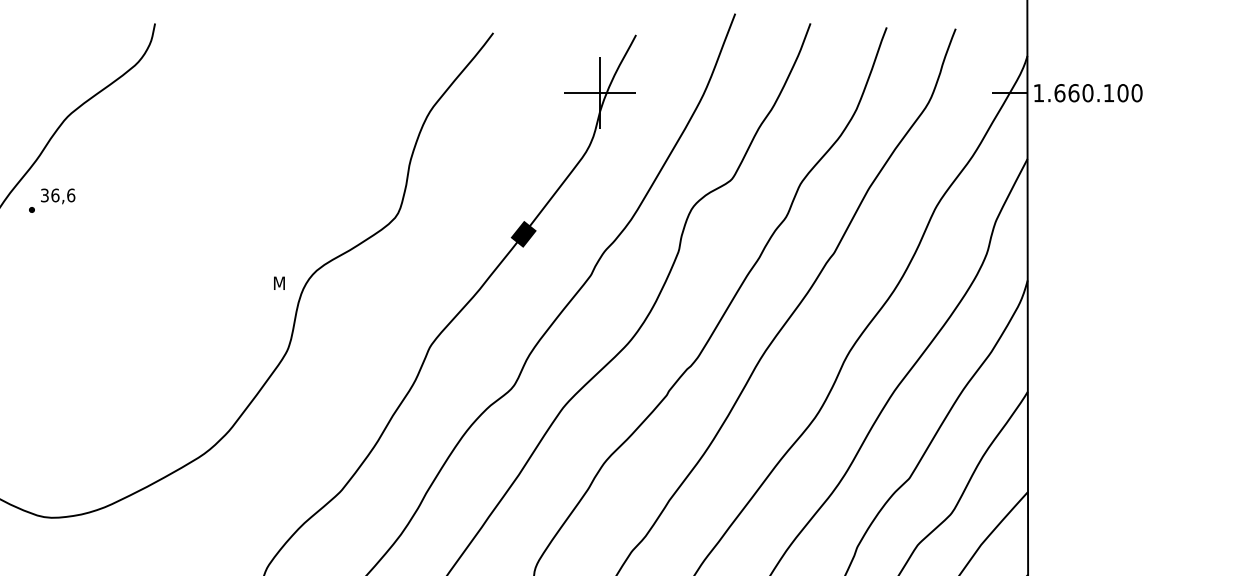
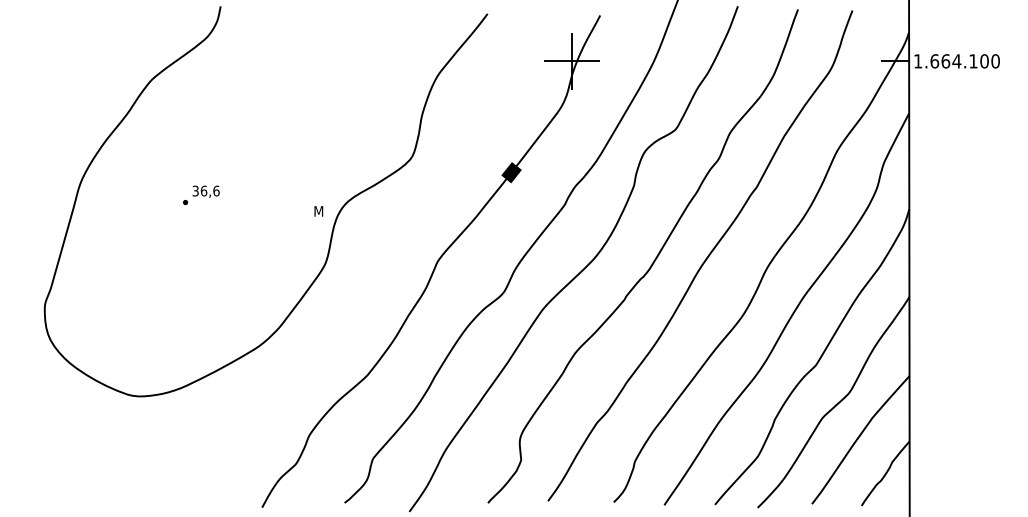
text: (1087, 93) -> (956, 61), 1.660.100 -> 1.664.100
part: (52, 201) -> (201, 195), moved

